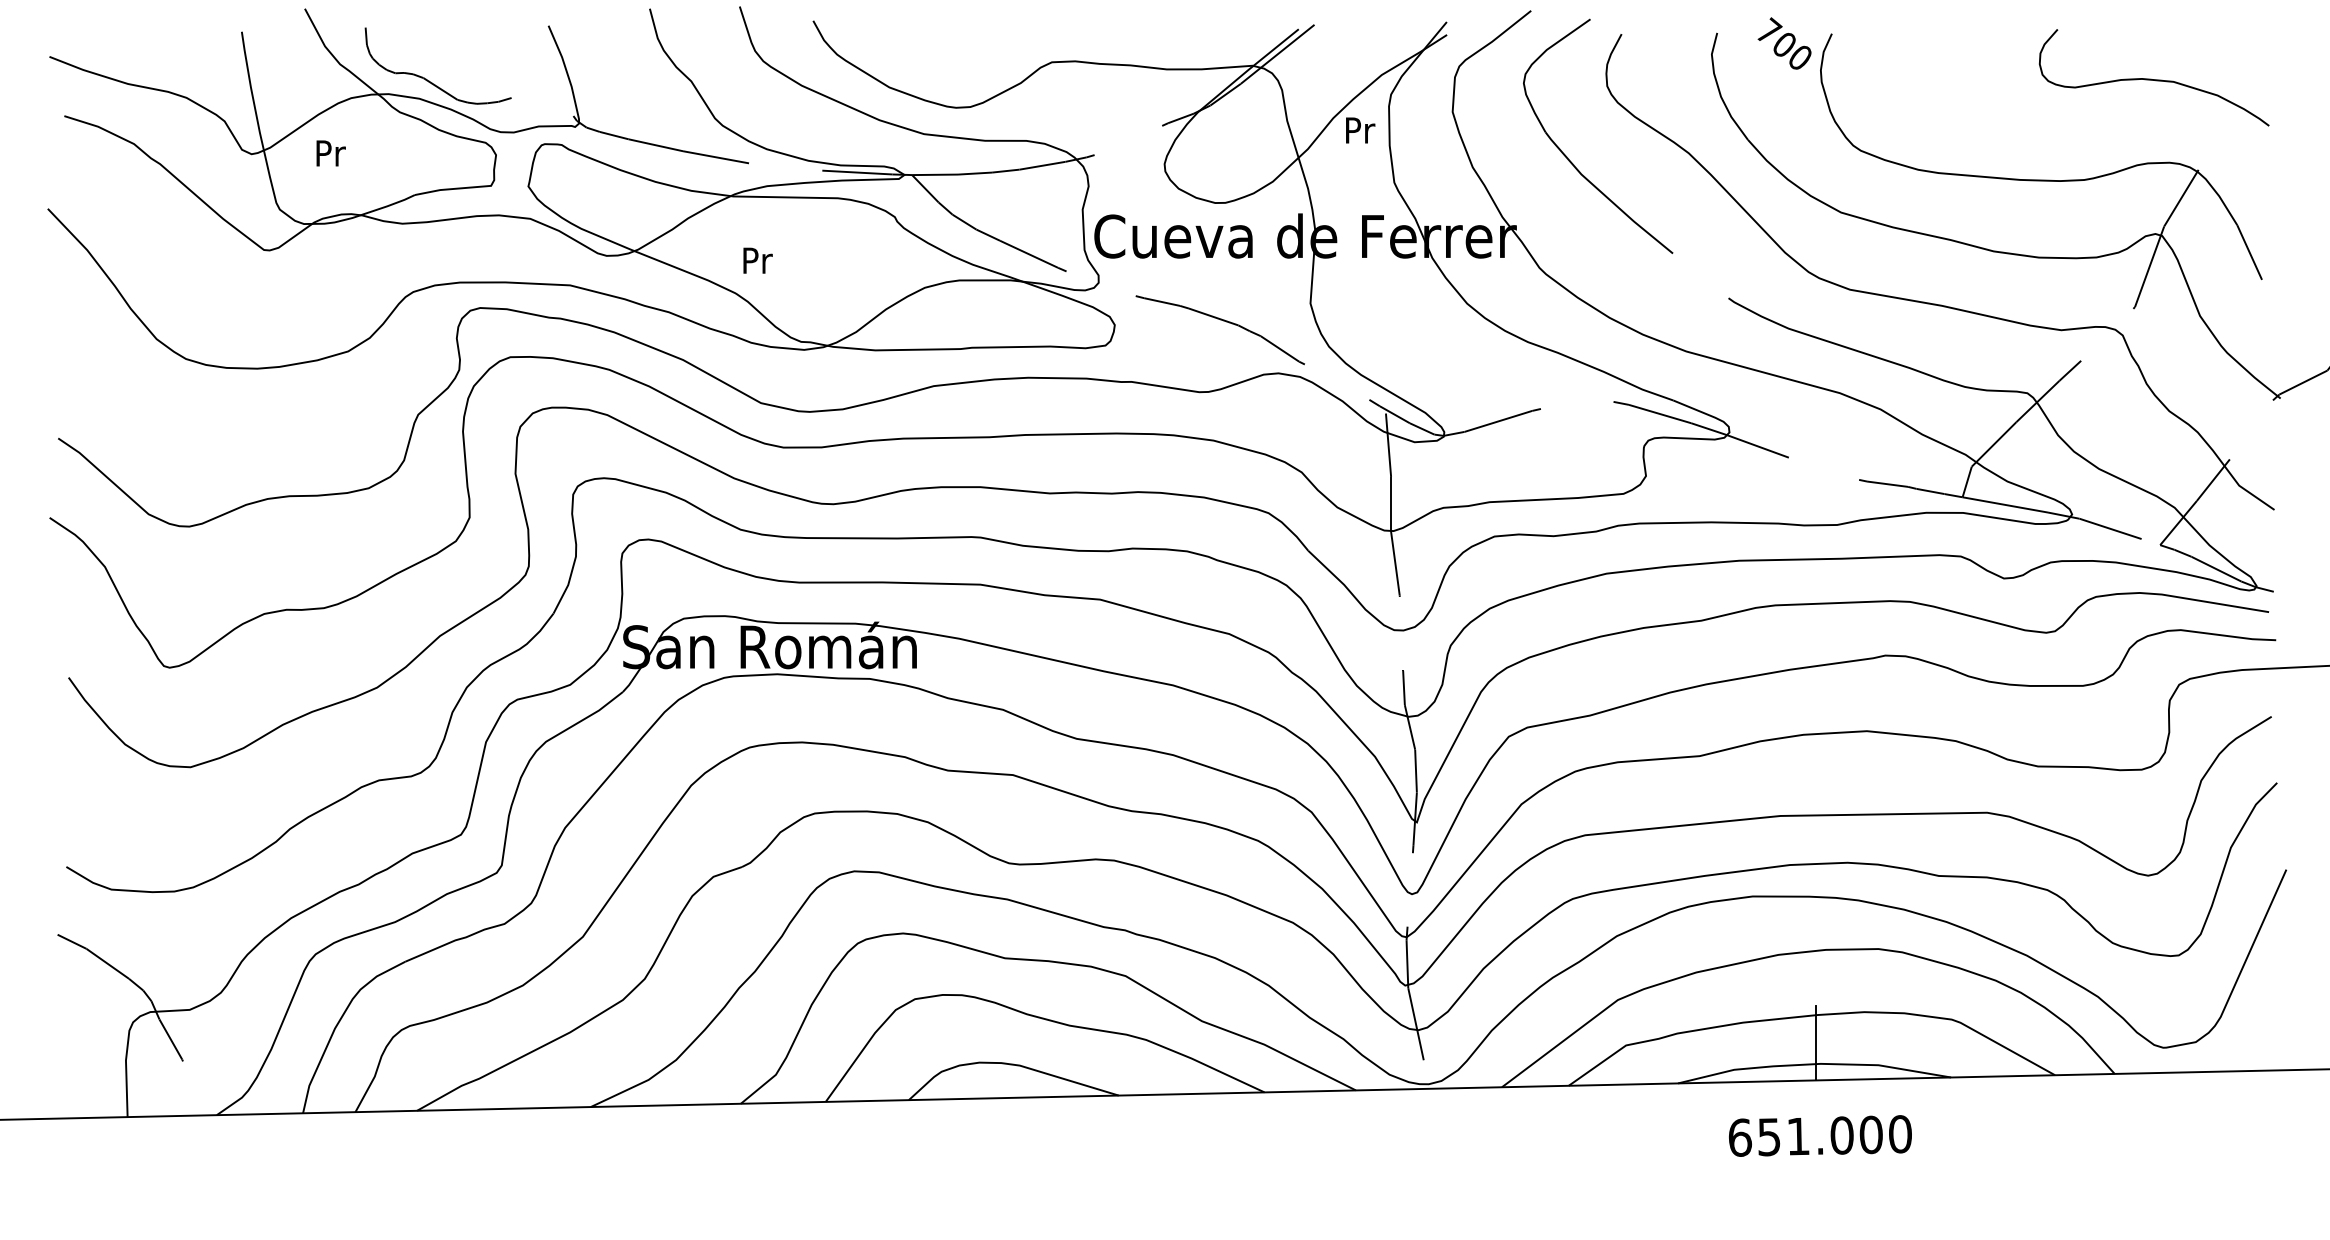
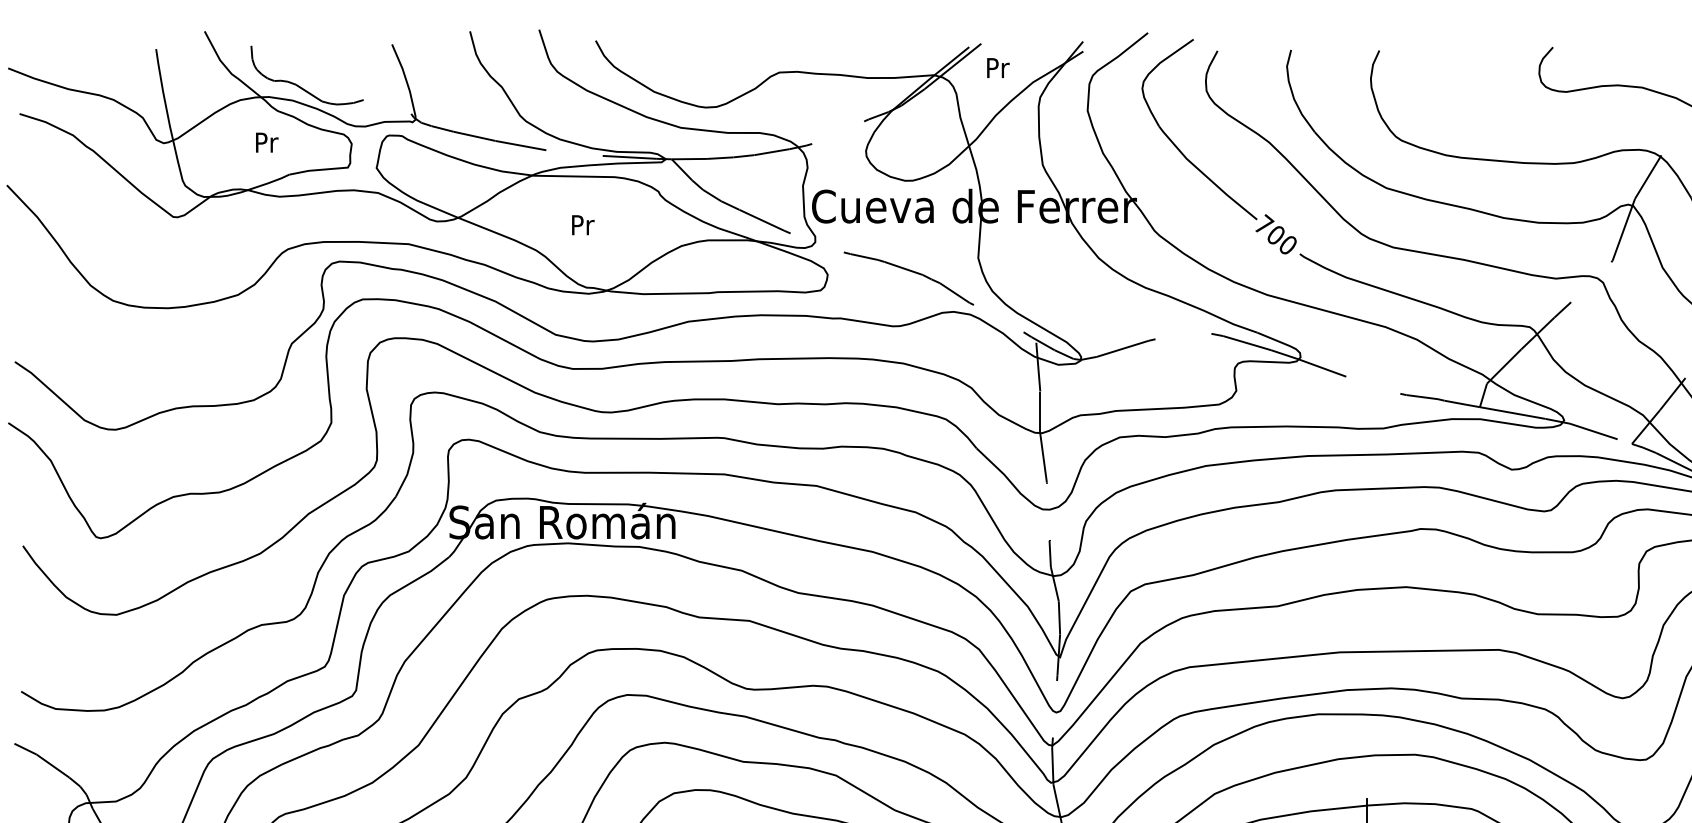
text: (1784, 43) -> (1275, 234), moved
text: (1360, 130) -> (998, 68), moved
text: (330, 153) -> (266, 142), moved
text: (757, 260) -> (582, 225), moved

